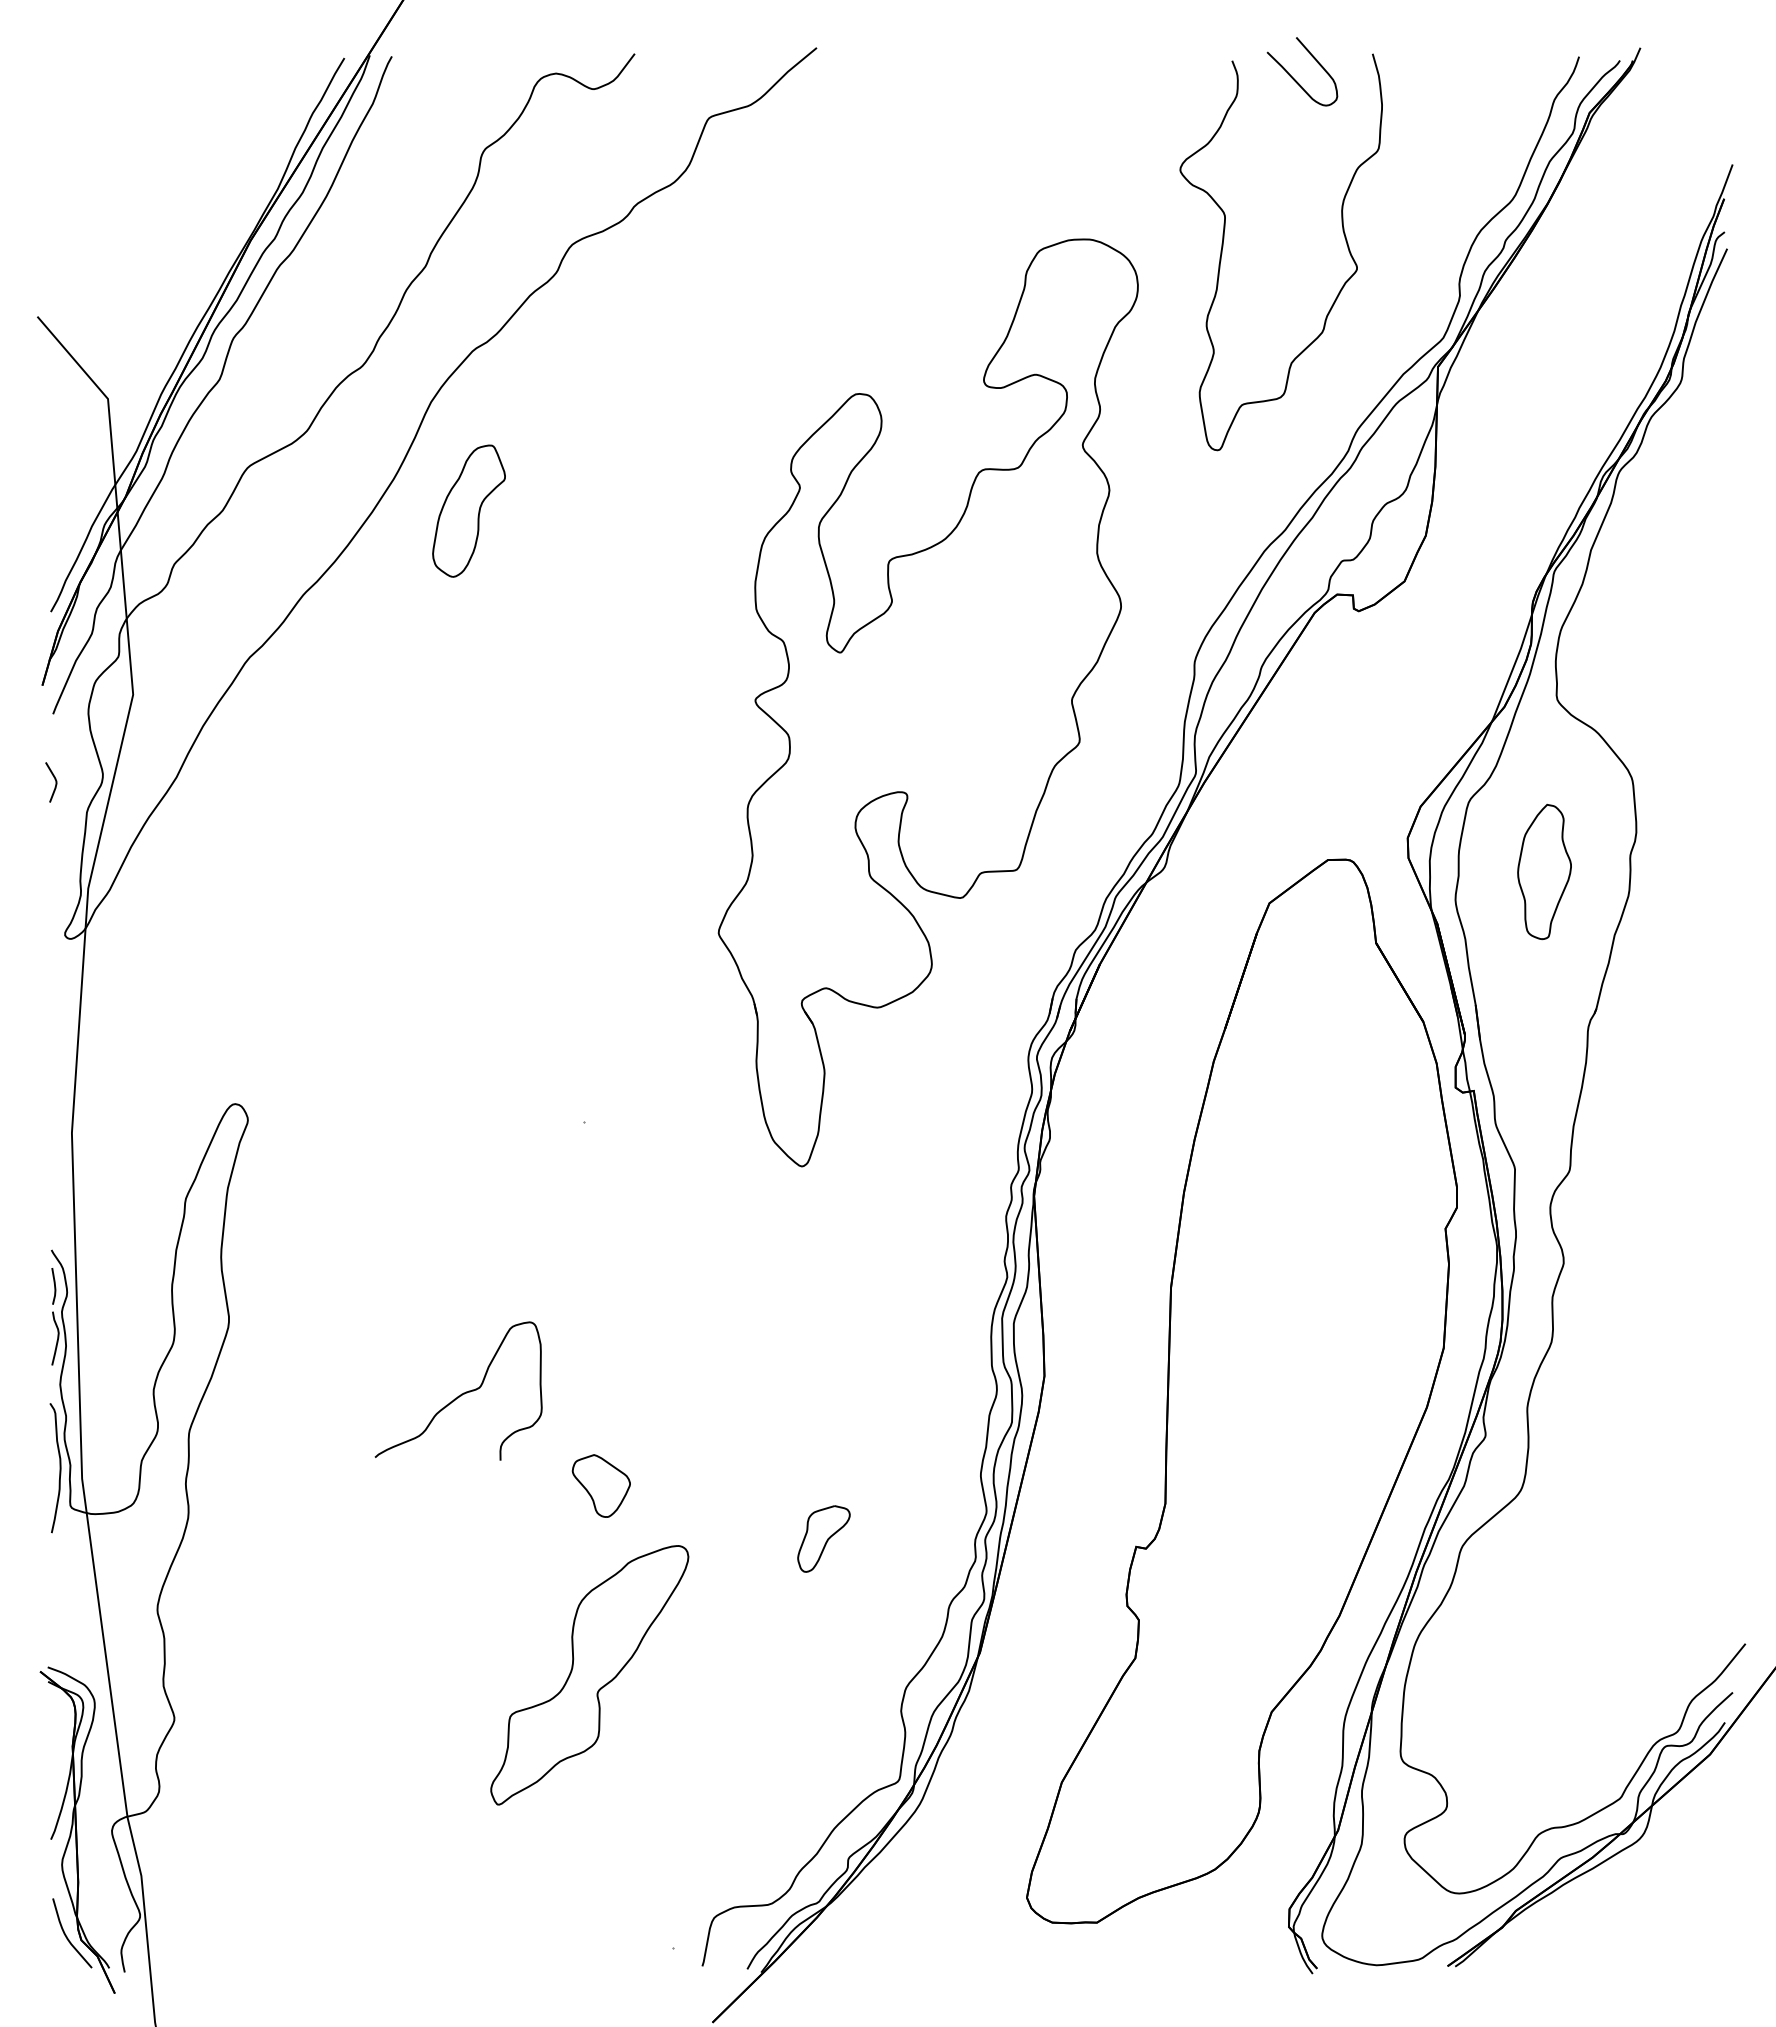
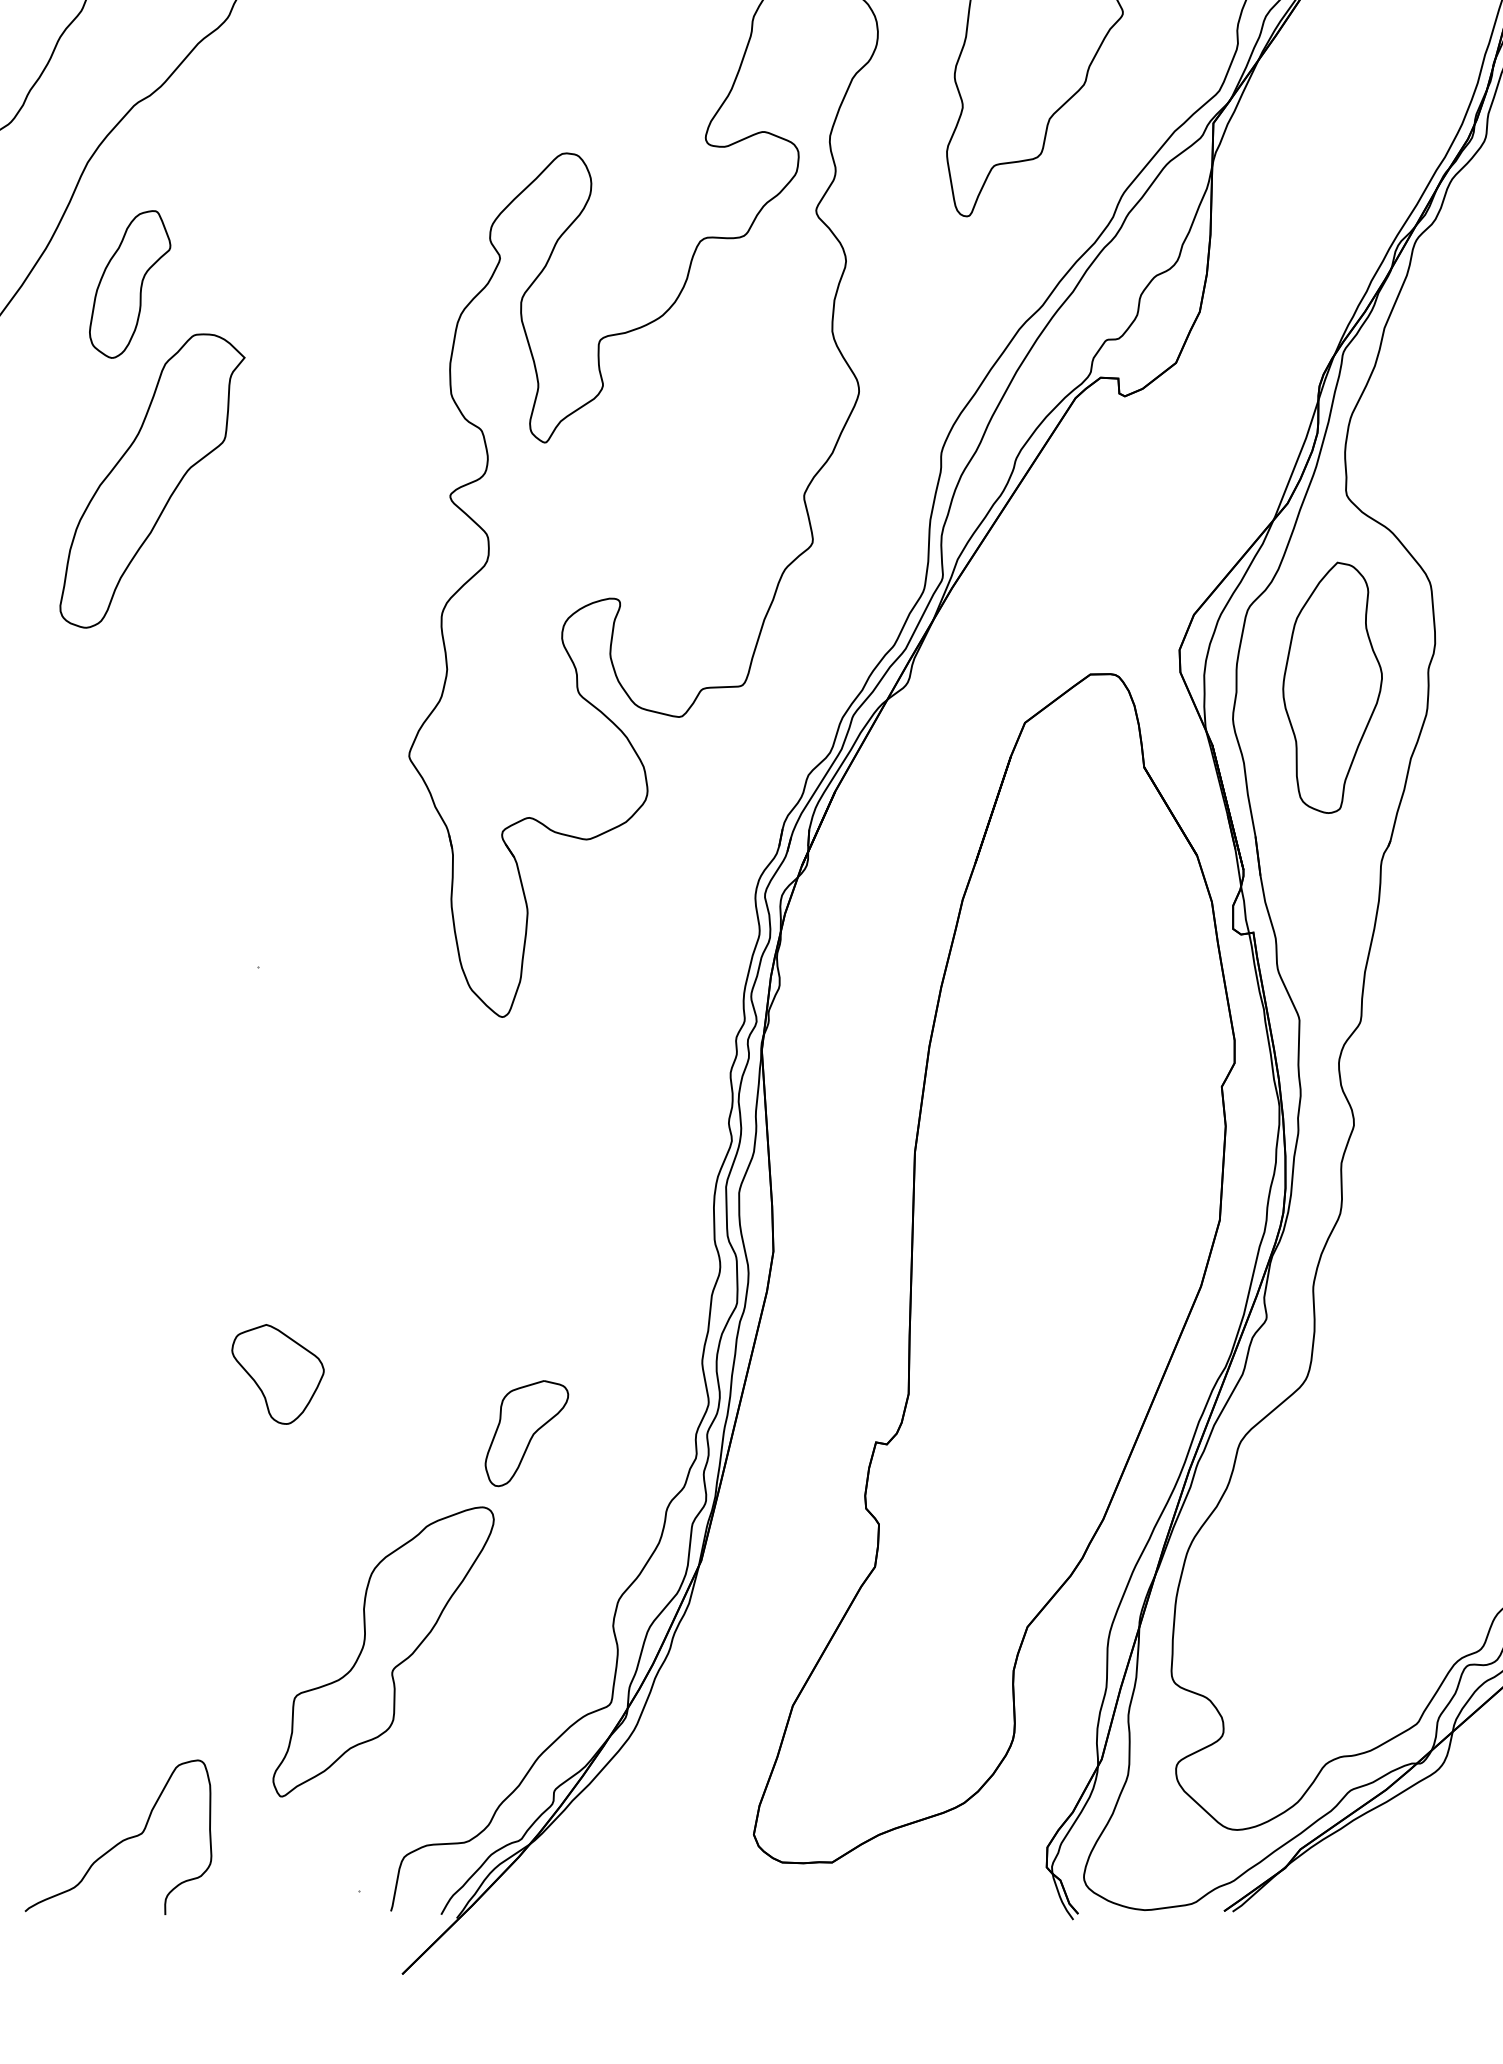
part: (488, 686) -> (151, 480), added
part: (1544, 871) -> (1332, 687), size x1.67
curve: (461, 1393) -> (121, 1839), moved
part: (601, 1485) -> (278, 1373), size x1.43
part: (823, 1538) -> (526, 1433), size x1.43
part: (589, 1675) -> (383, 1652), moved

